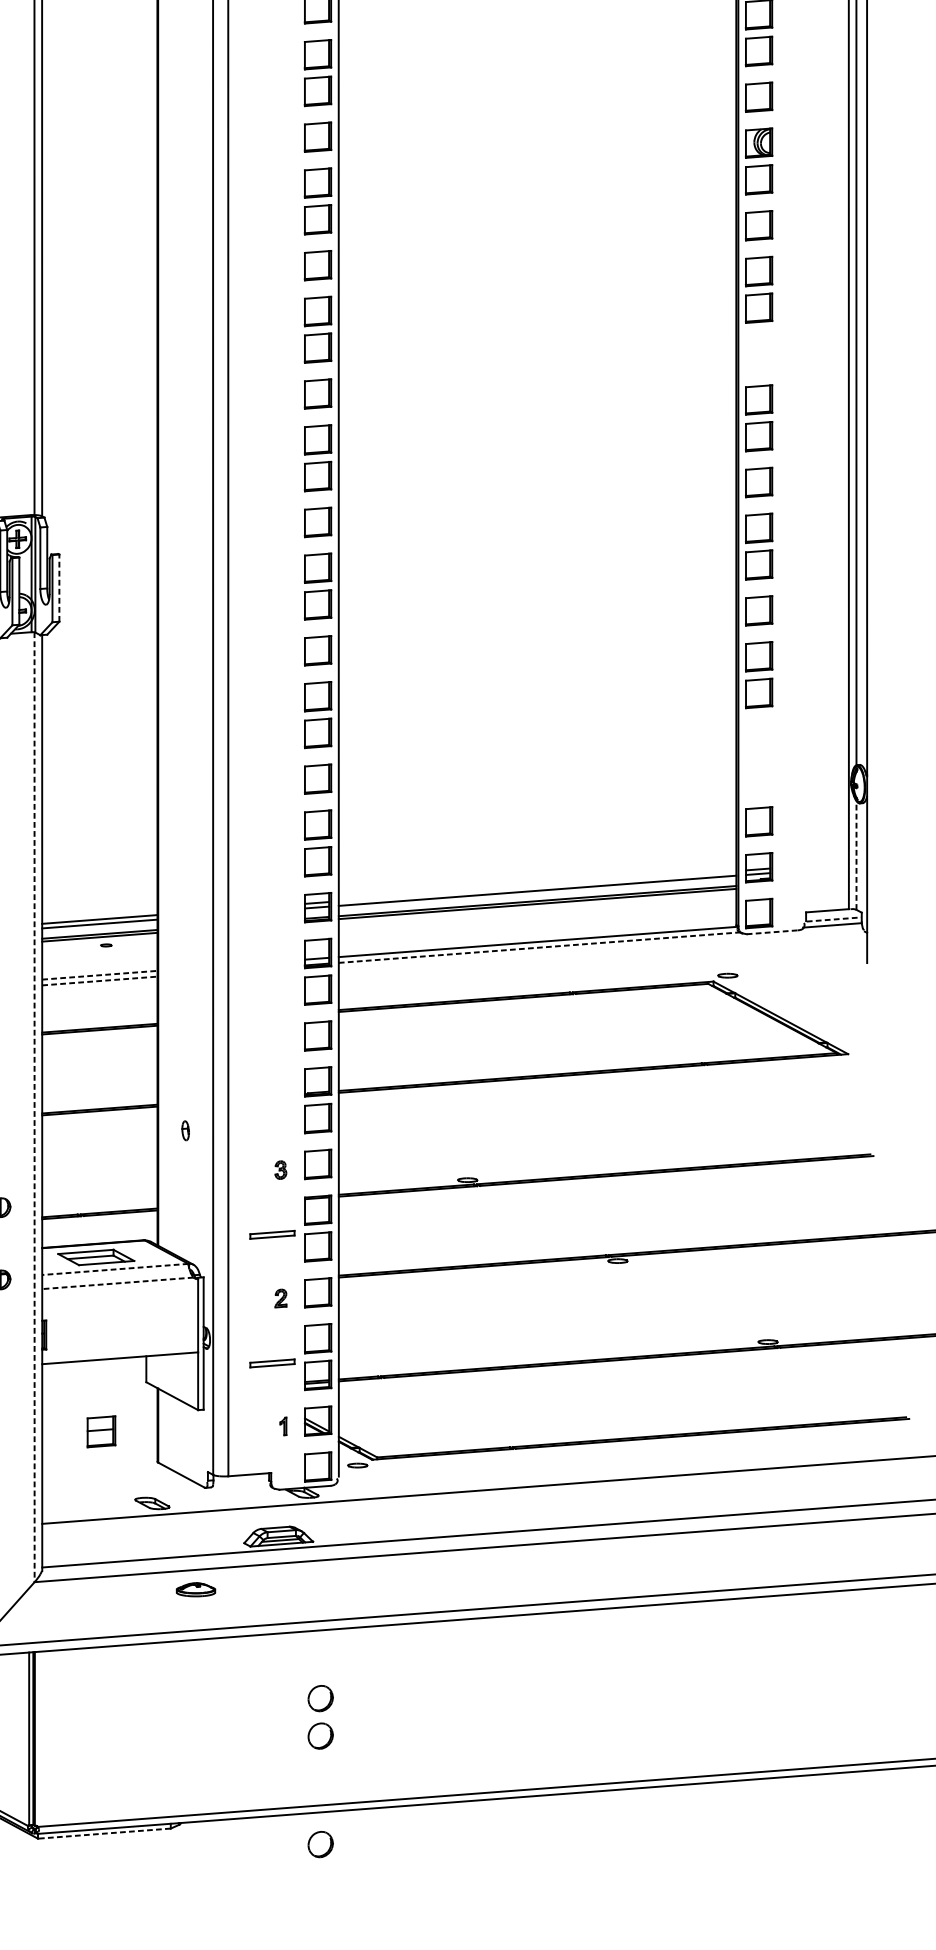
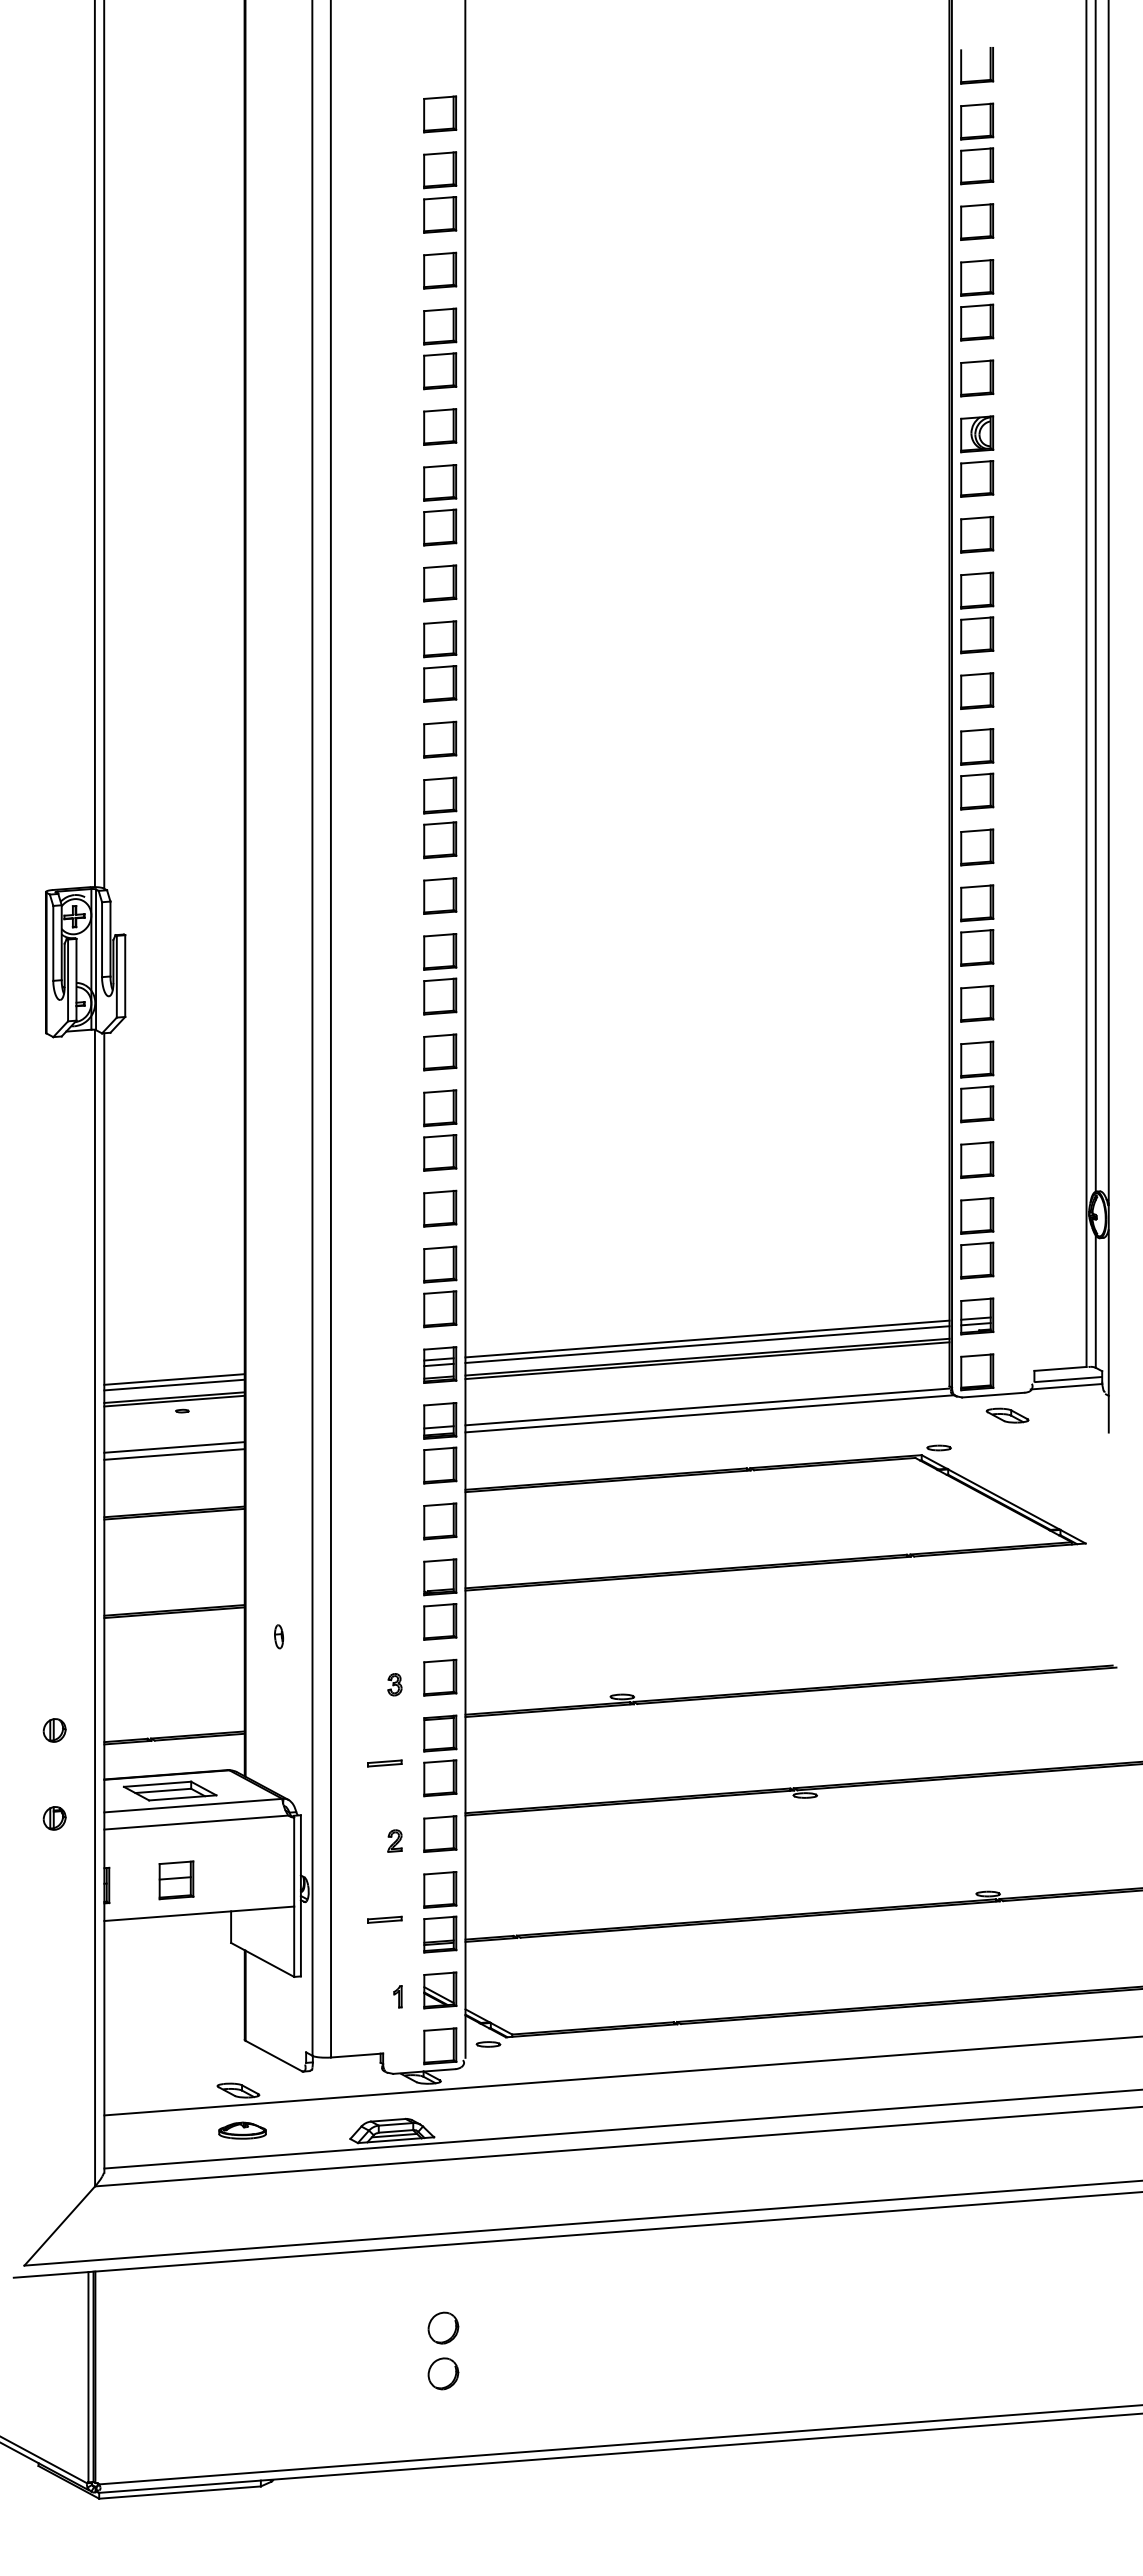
part: (759, 353) -> (977, 690), added
line: (59, 588) -> (125, 976), dashed -> solid
part: (759, 738) -> (977, 1159), added
part: (759, 784) -> (977, 1215), added
line: (856, 855) -> (1095, 1301), dashed -> solid
line: (537, 885) -> (707, 1338), added
line: (834, 919) -> (1069, 1379), dashed -> solid
line: (772, 932) -> (993, 1395), dashed -> solid
line: (540, 947) -> (710, 1413), dashed -> solid
part: (783, 949) -> (1007, 1415), added
line: (100, 975) -> (175, 1447), dashed -> solid
line: (100, 981) -> (175, 1454), dashed -> solid
line: (34, 1107) -> (95, 1608), dashed -> solid
part: (272, 1234) -> (384, 1763), size x0.62
line: (114, 1269) -> (192, 1805), dashed -> solid
line: (117, 1283) -> (195, 1822), dashed -> solid
part: (272, 1362) -> (384, 1919), size x0.62
part: (101, 1431) -> (176, 1880), moved
part: (195, 1589) -> (242, 2130), moved
line: (103, 1833) -> (179, 2492), dashed -> solid
part: (320, 1844) -> (443, 2505), removed

